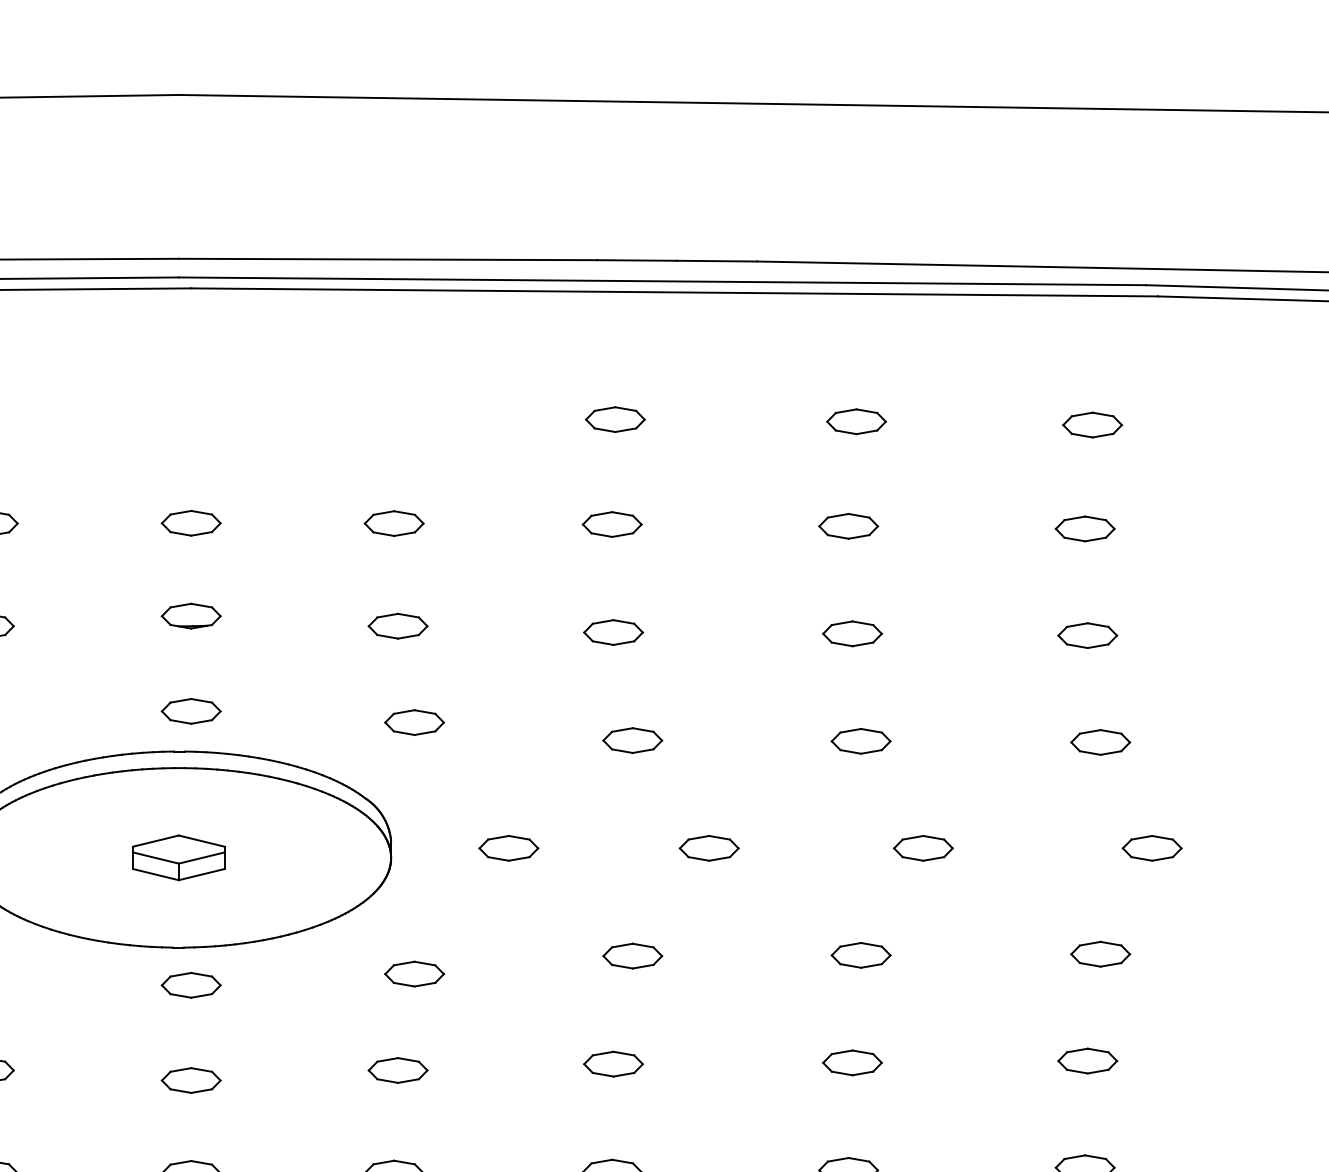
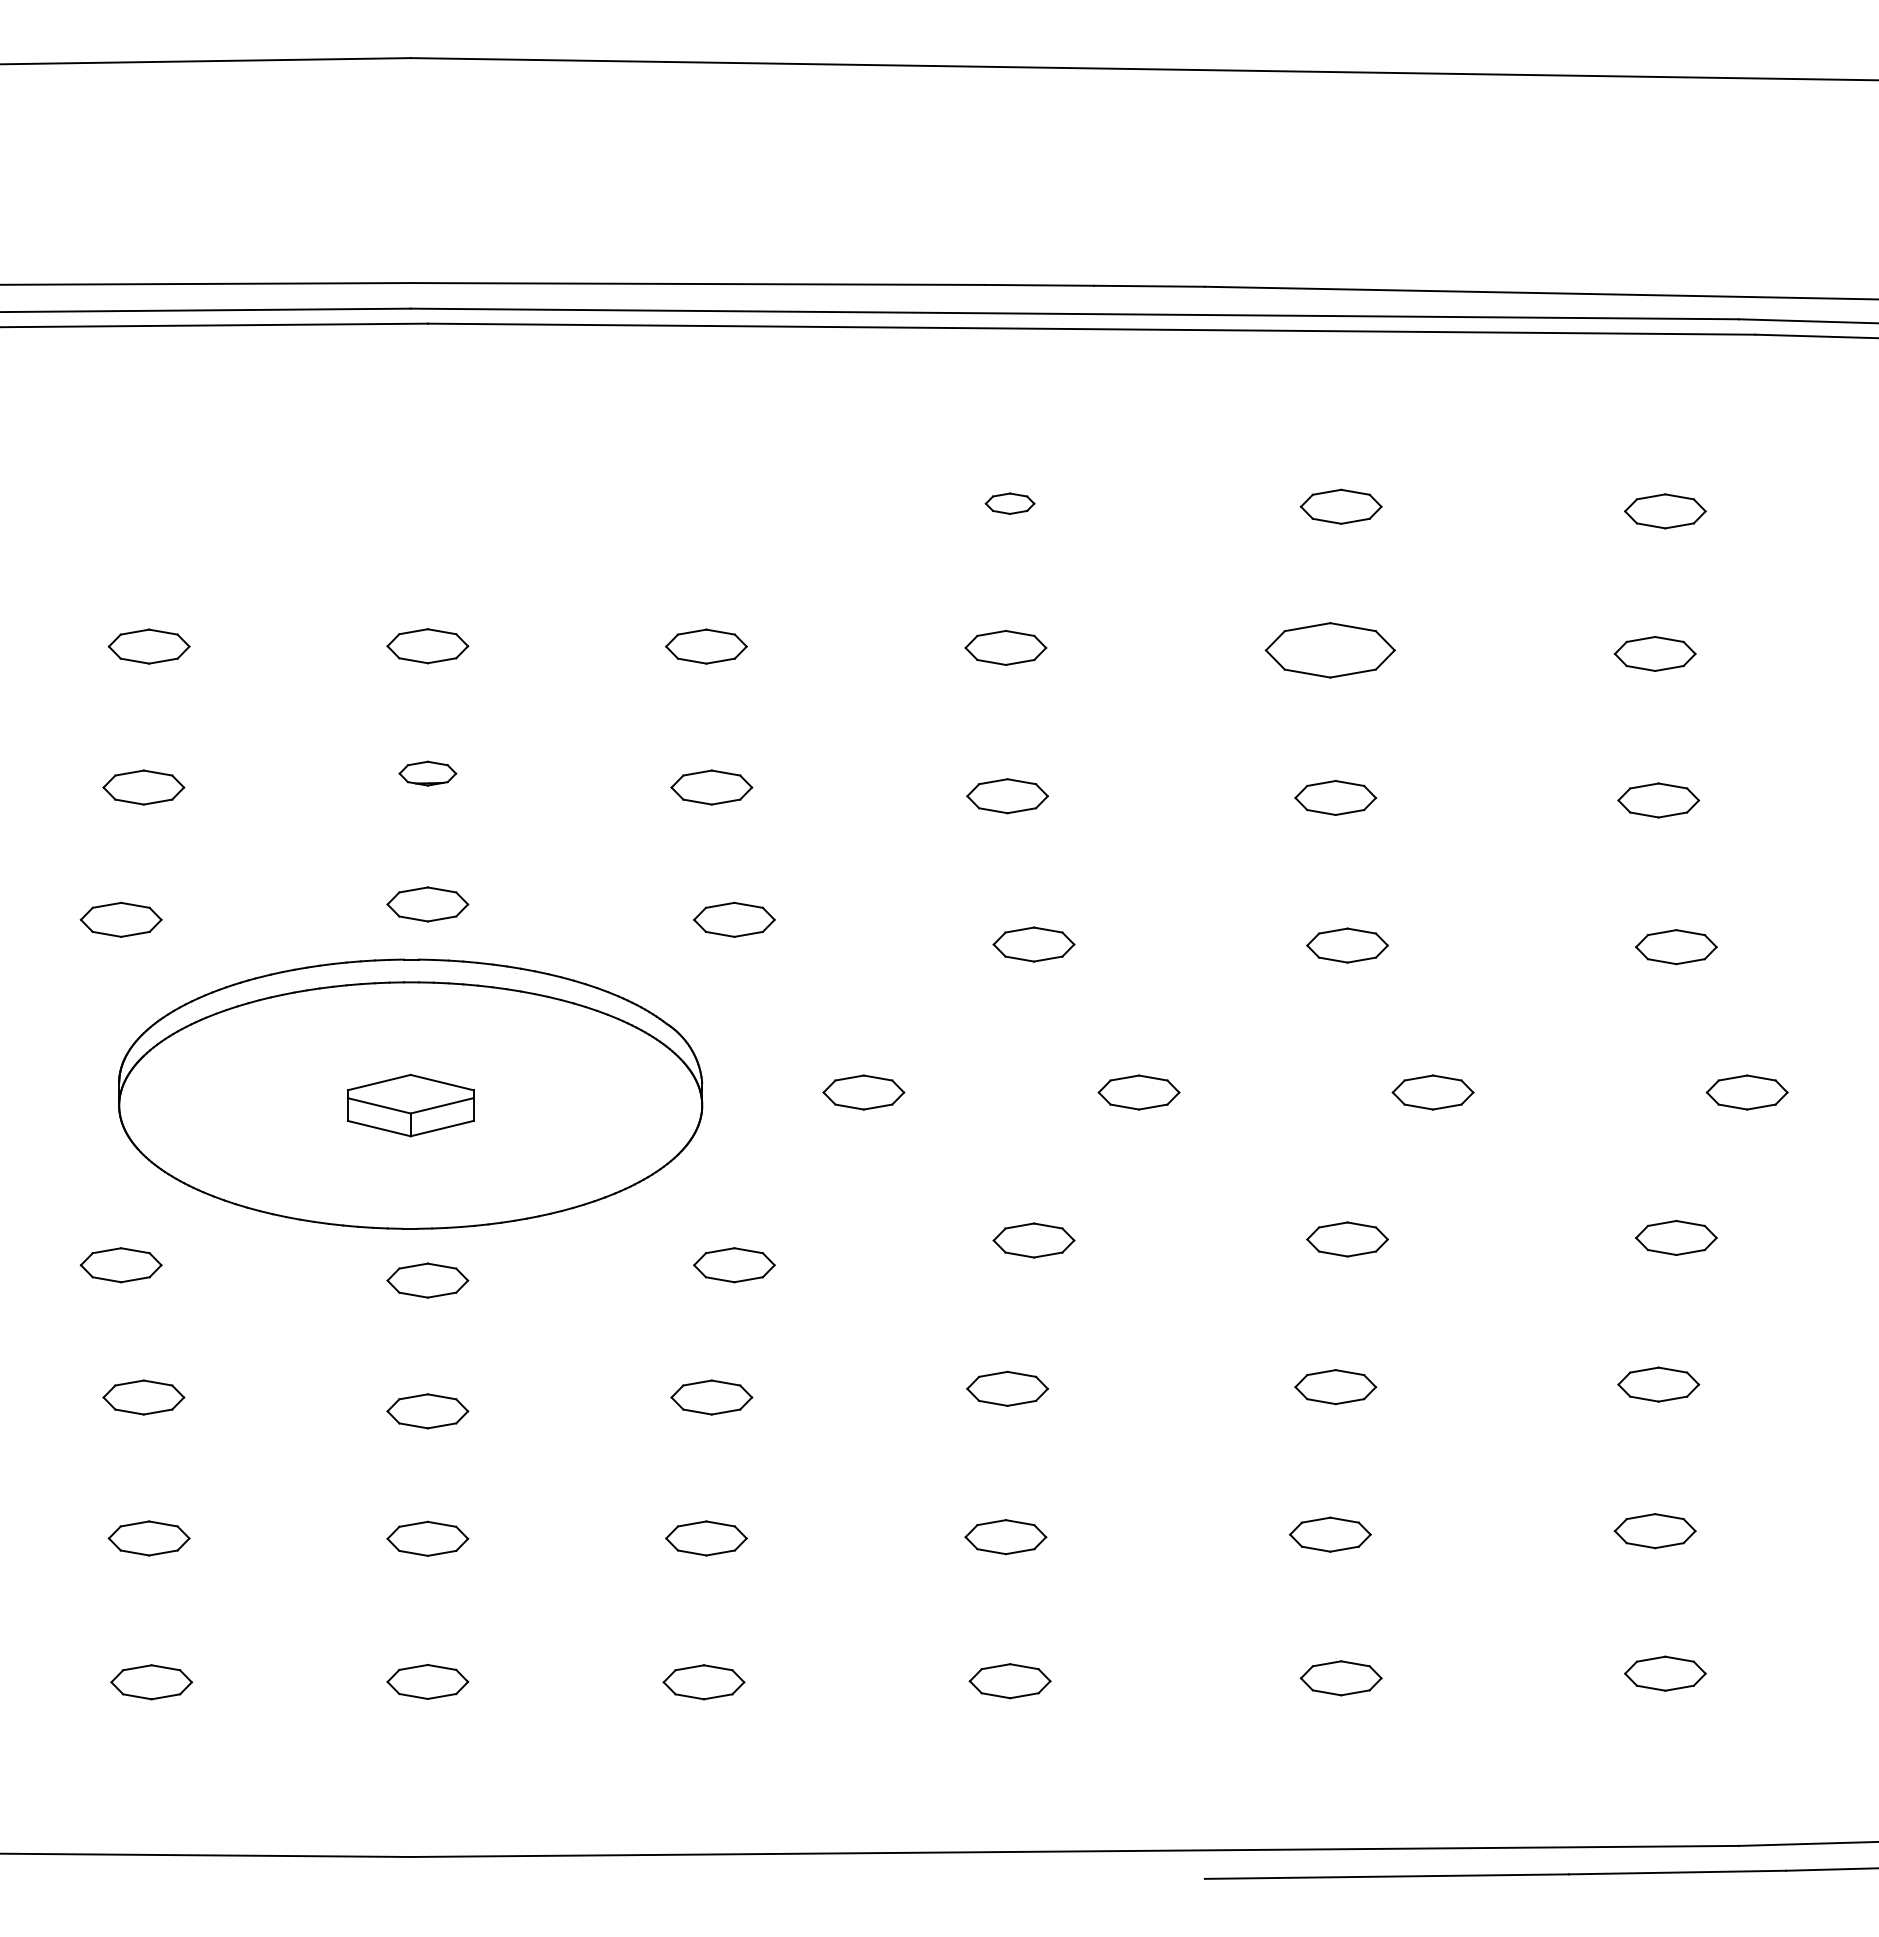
part: (614, 419) -> (1009, 503), size x0.6
part: (848, 526) -> (1330, 650), size x1.6
part: (191, 615) -> (427, 773), size x0.7

